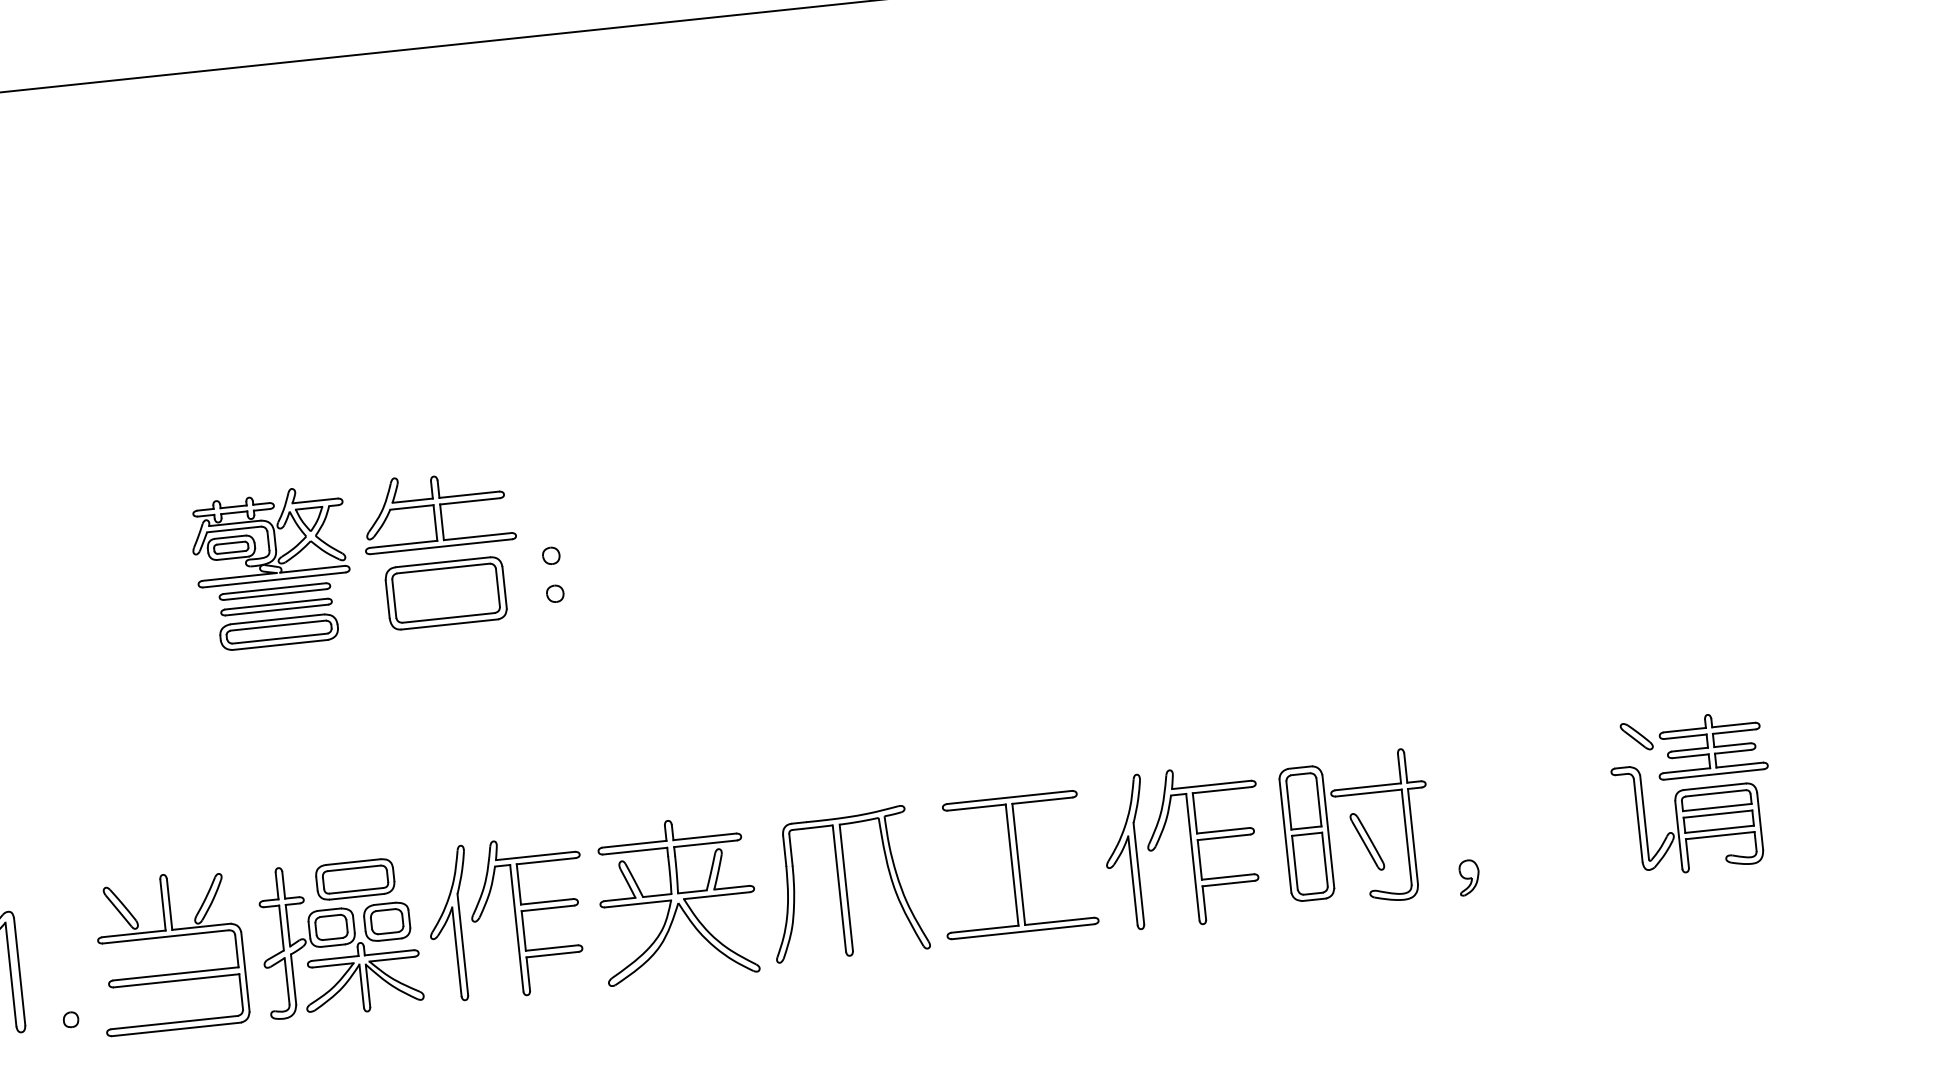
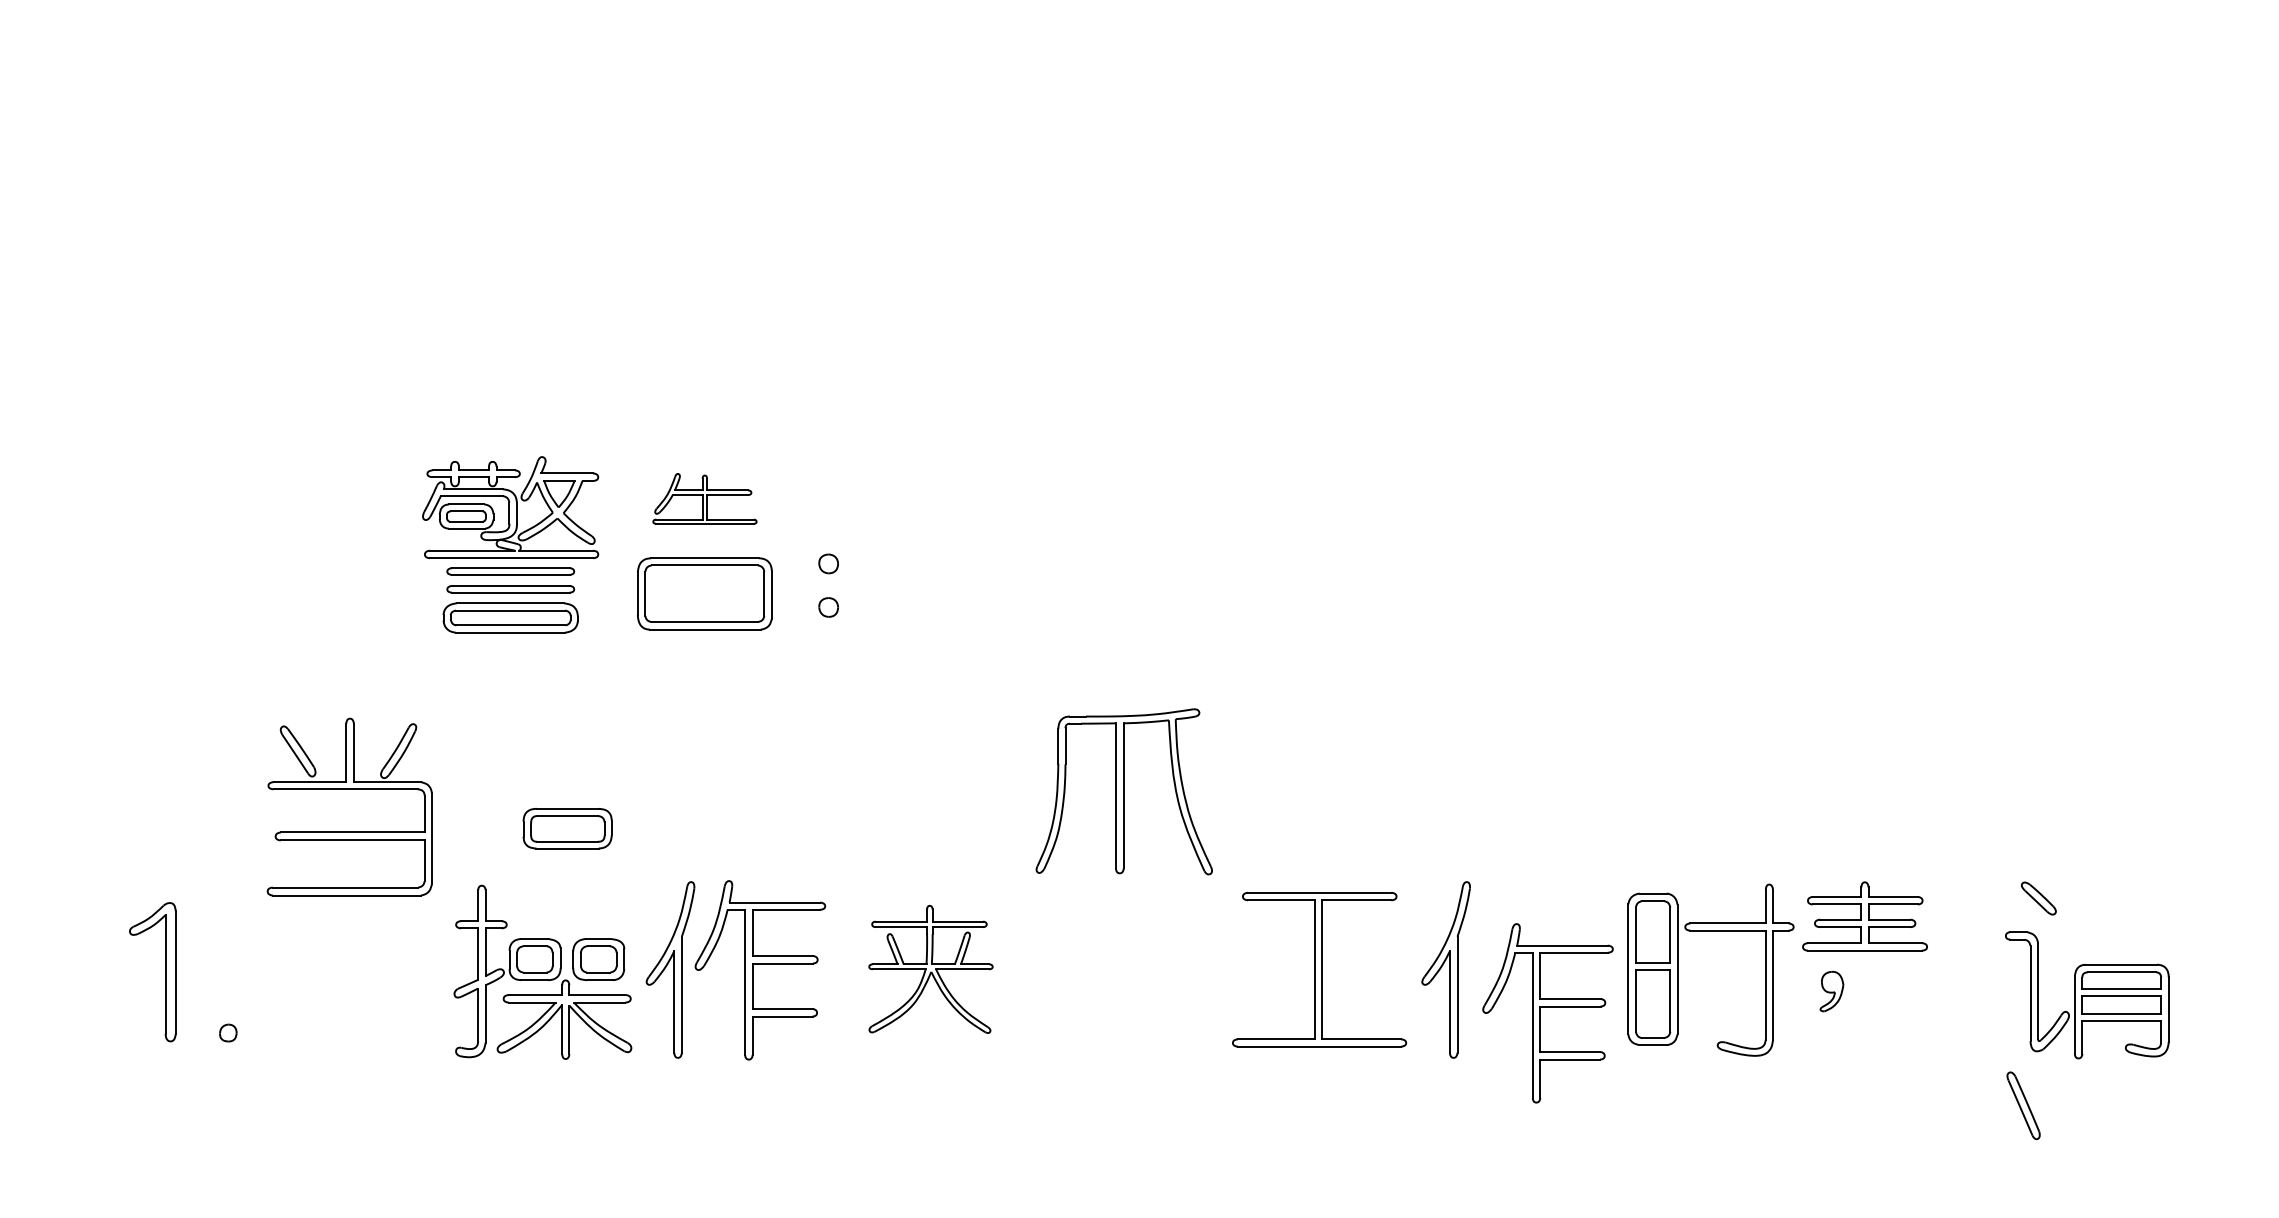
part: (437, 510) -> (704, 498), size x0.6
part: (1710, 744) -> (1864, 916), moved
part: (1367, 841) -> (2023, 1105), moved
part: (1204, 845) -> (1547, 1013), moved
part: (1468, 877) -> (1831, 991), moved
part: (355, 879) -> (567, 828), moved
part: (845, 884) -> (1123, 791), moved
part: (677, 900) -> (930, 969), size x0.7
part: (169, 936) -> (349, 789), moved

